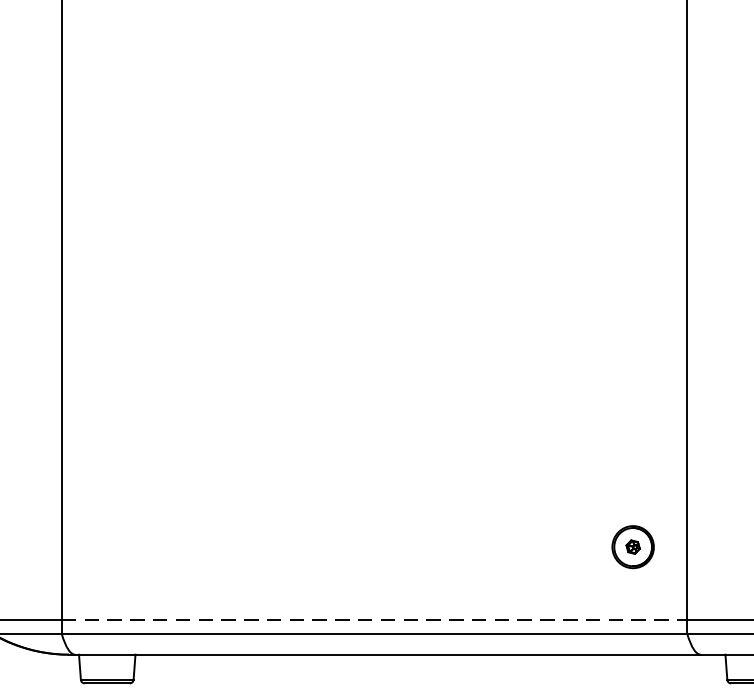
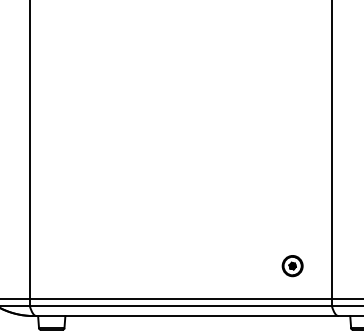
part: (632, 548) -> (292, 266), moved
line: (375, 620) -> (181, 299), dashed -> solid

